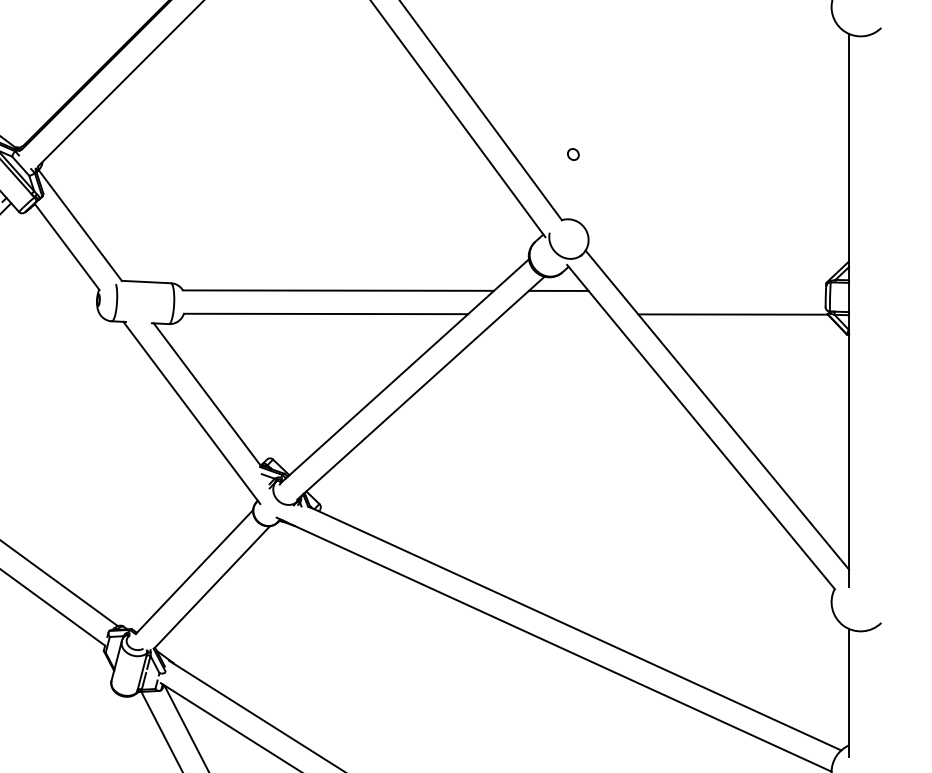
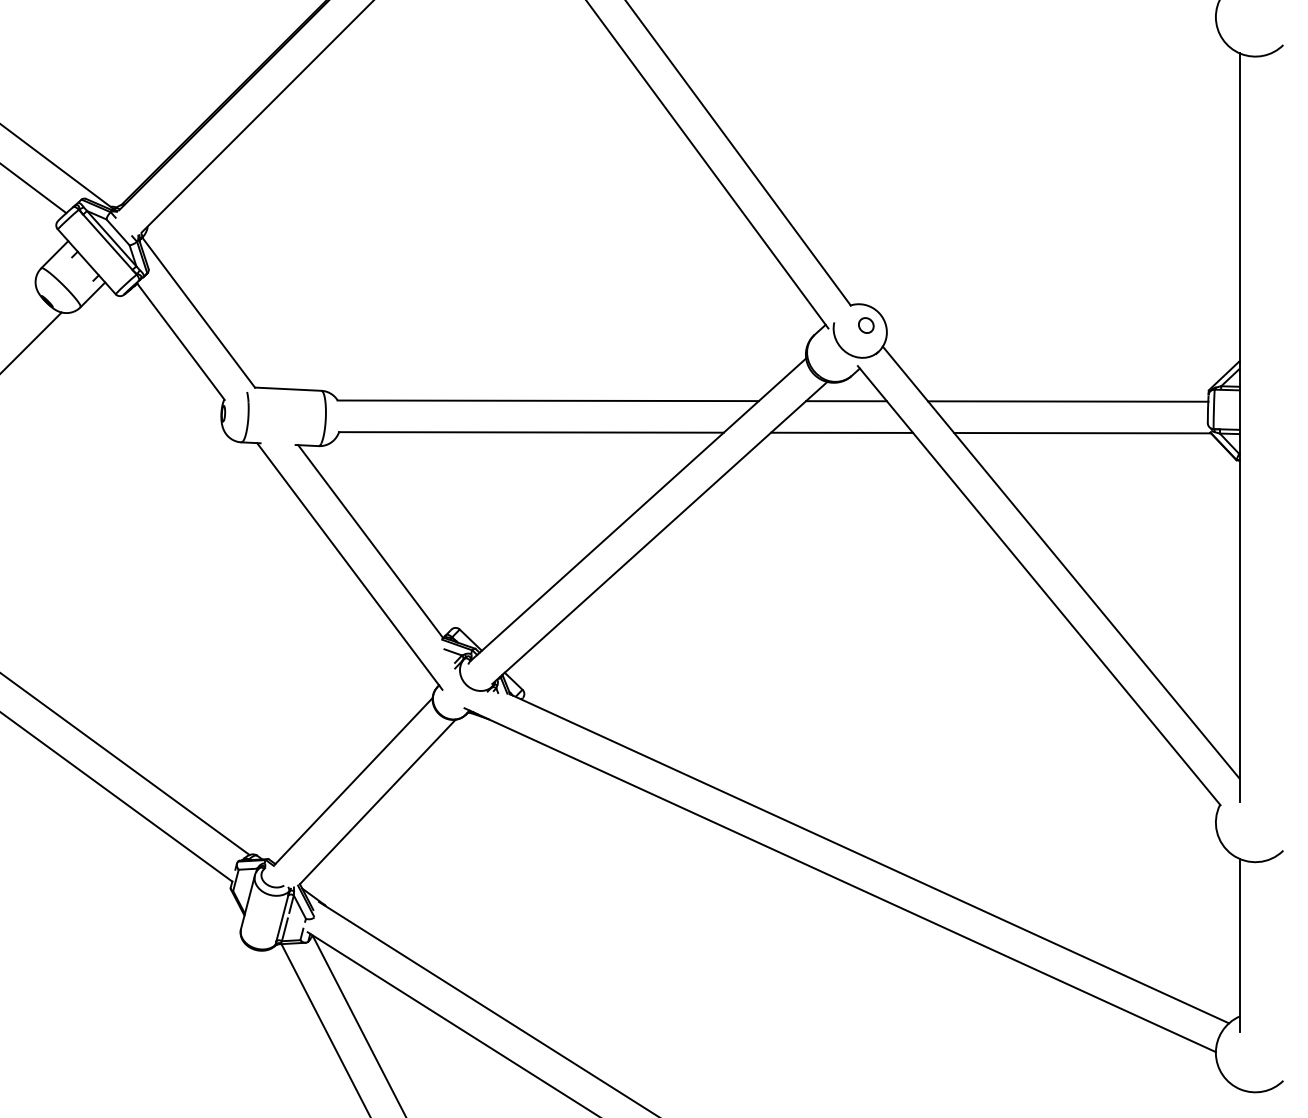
part: (573, 154) -> (866, 325), moved
line: (722, 291) -> (1068, 401), added
line: (555, 314) -> (842, 432), added

